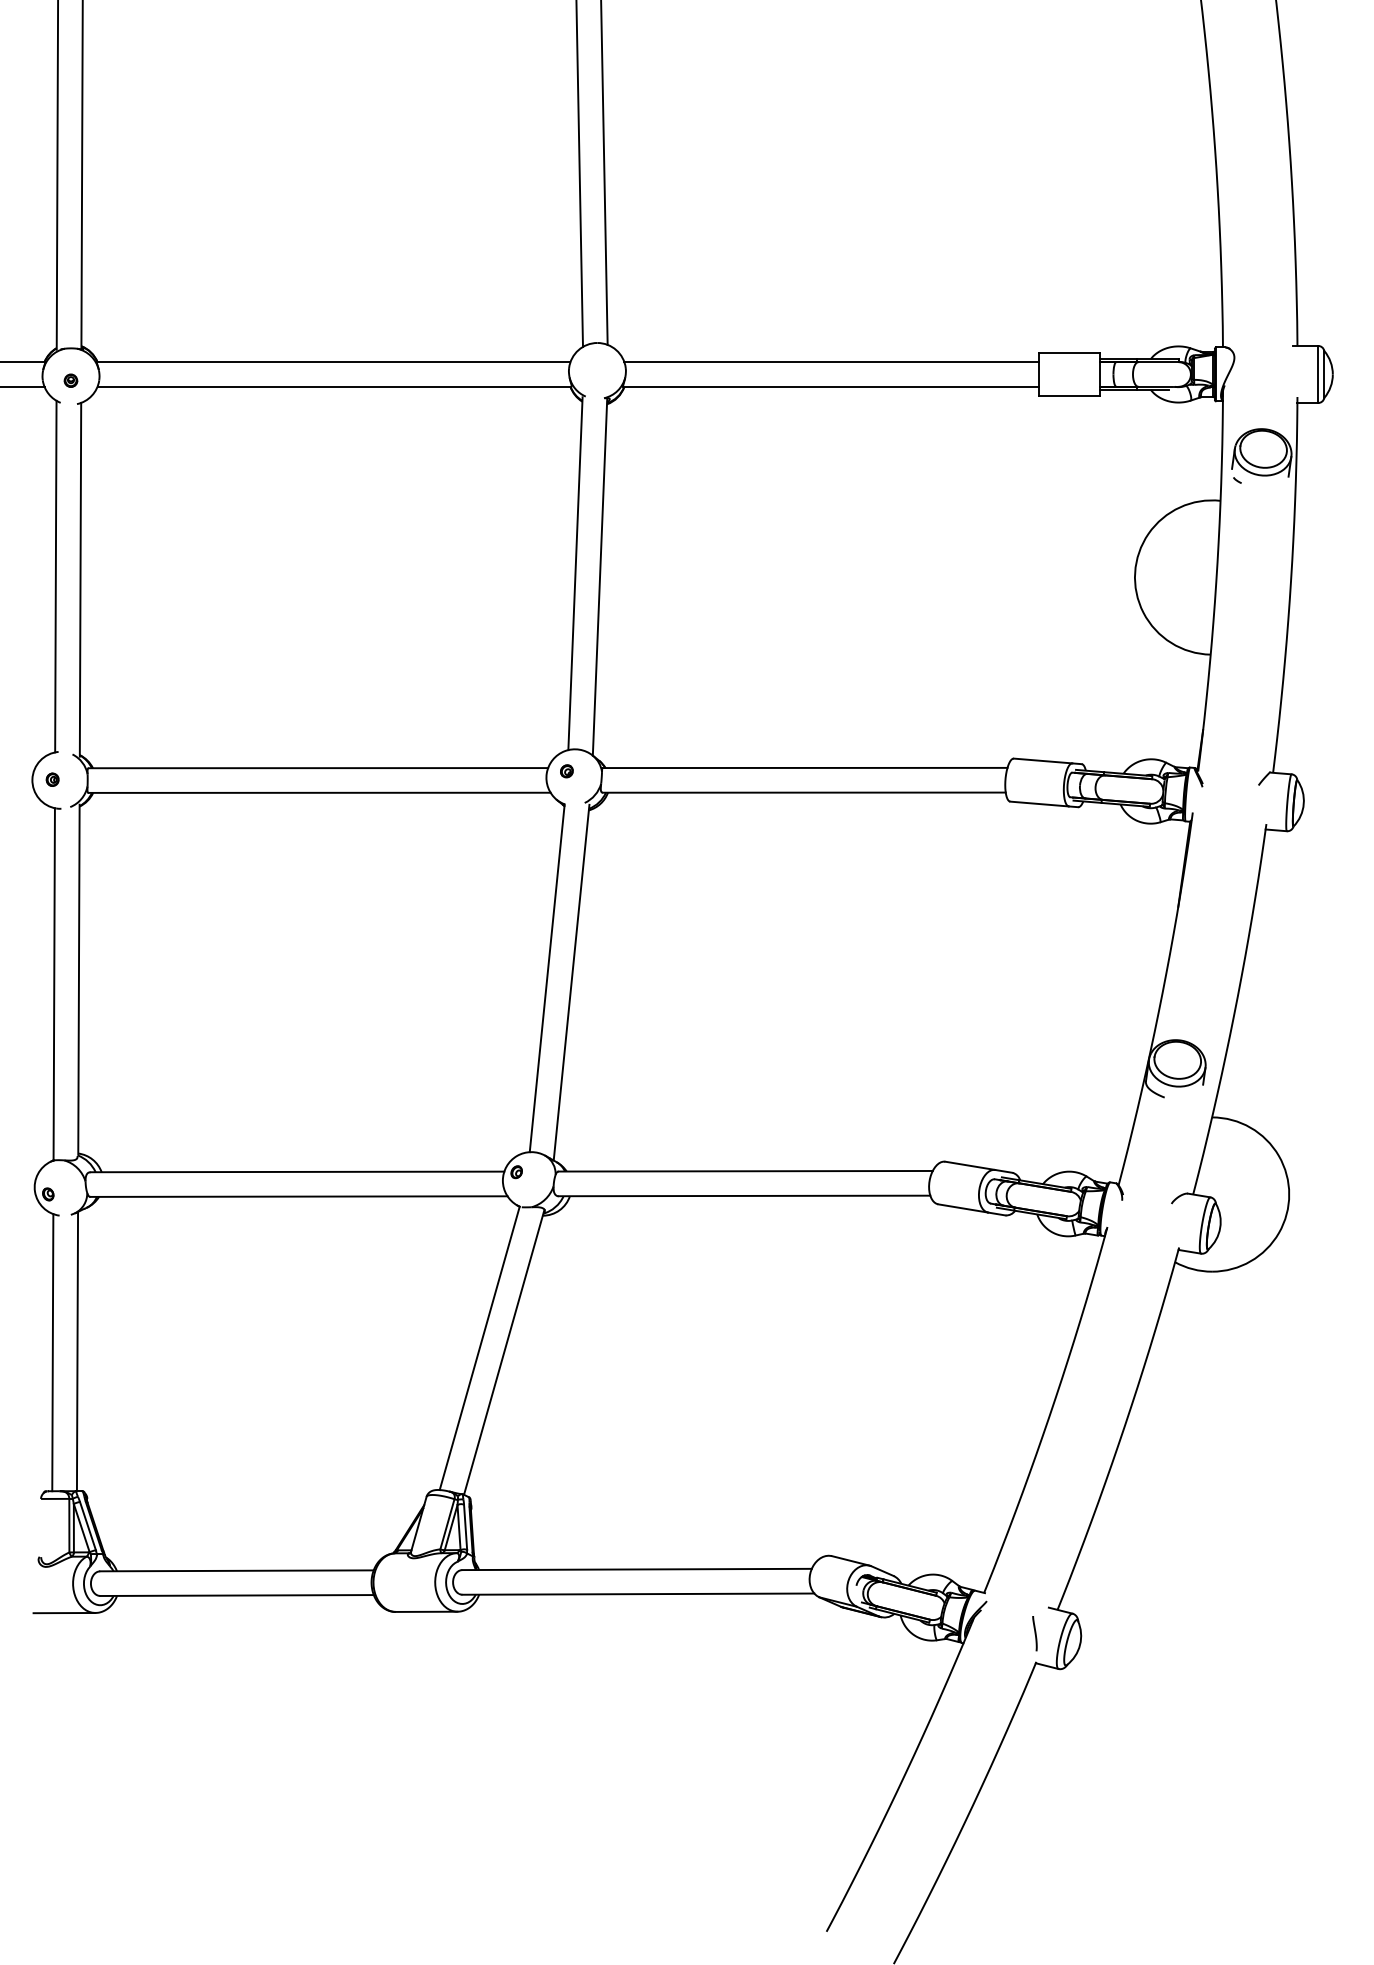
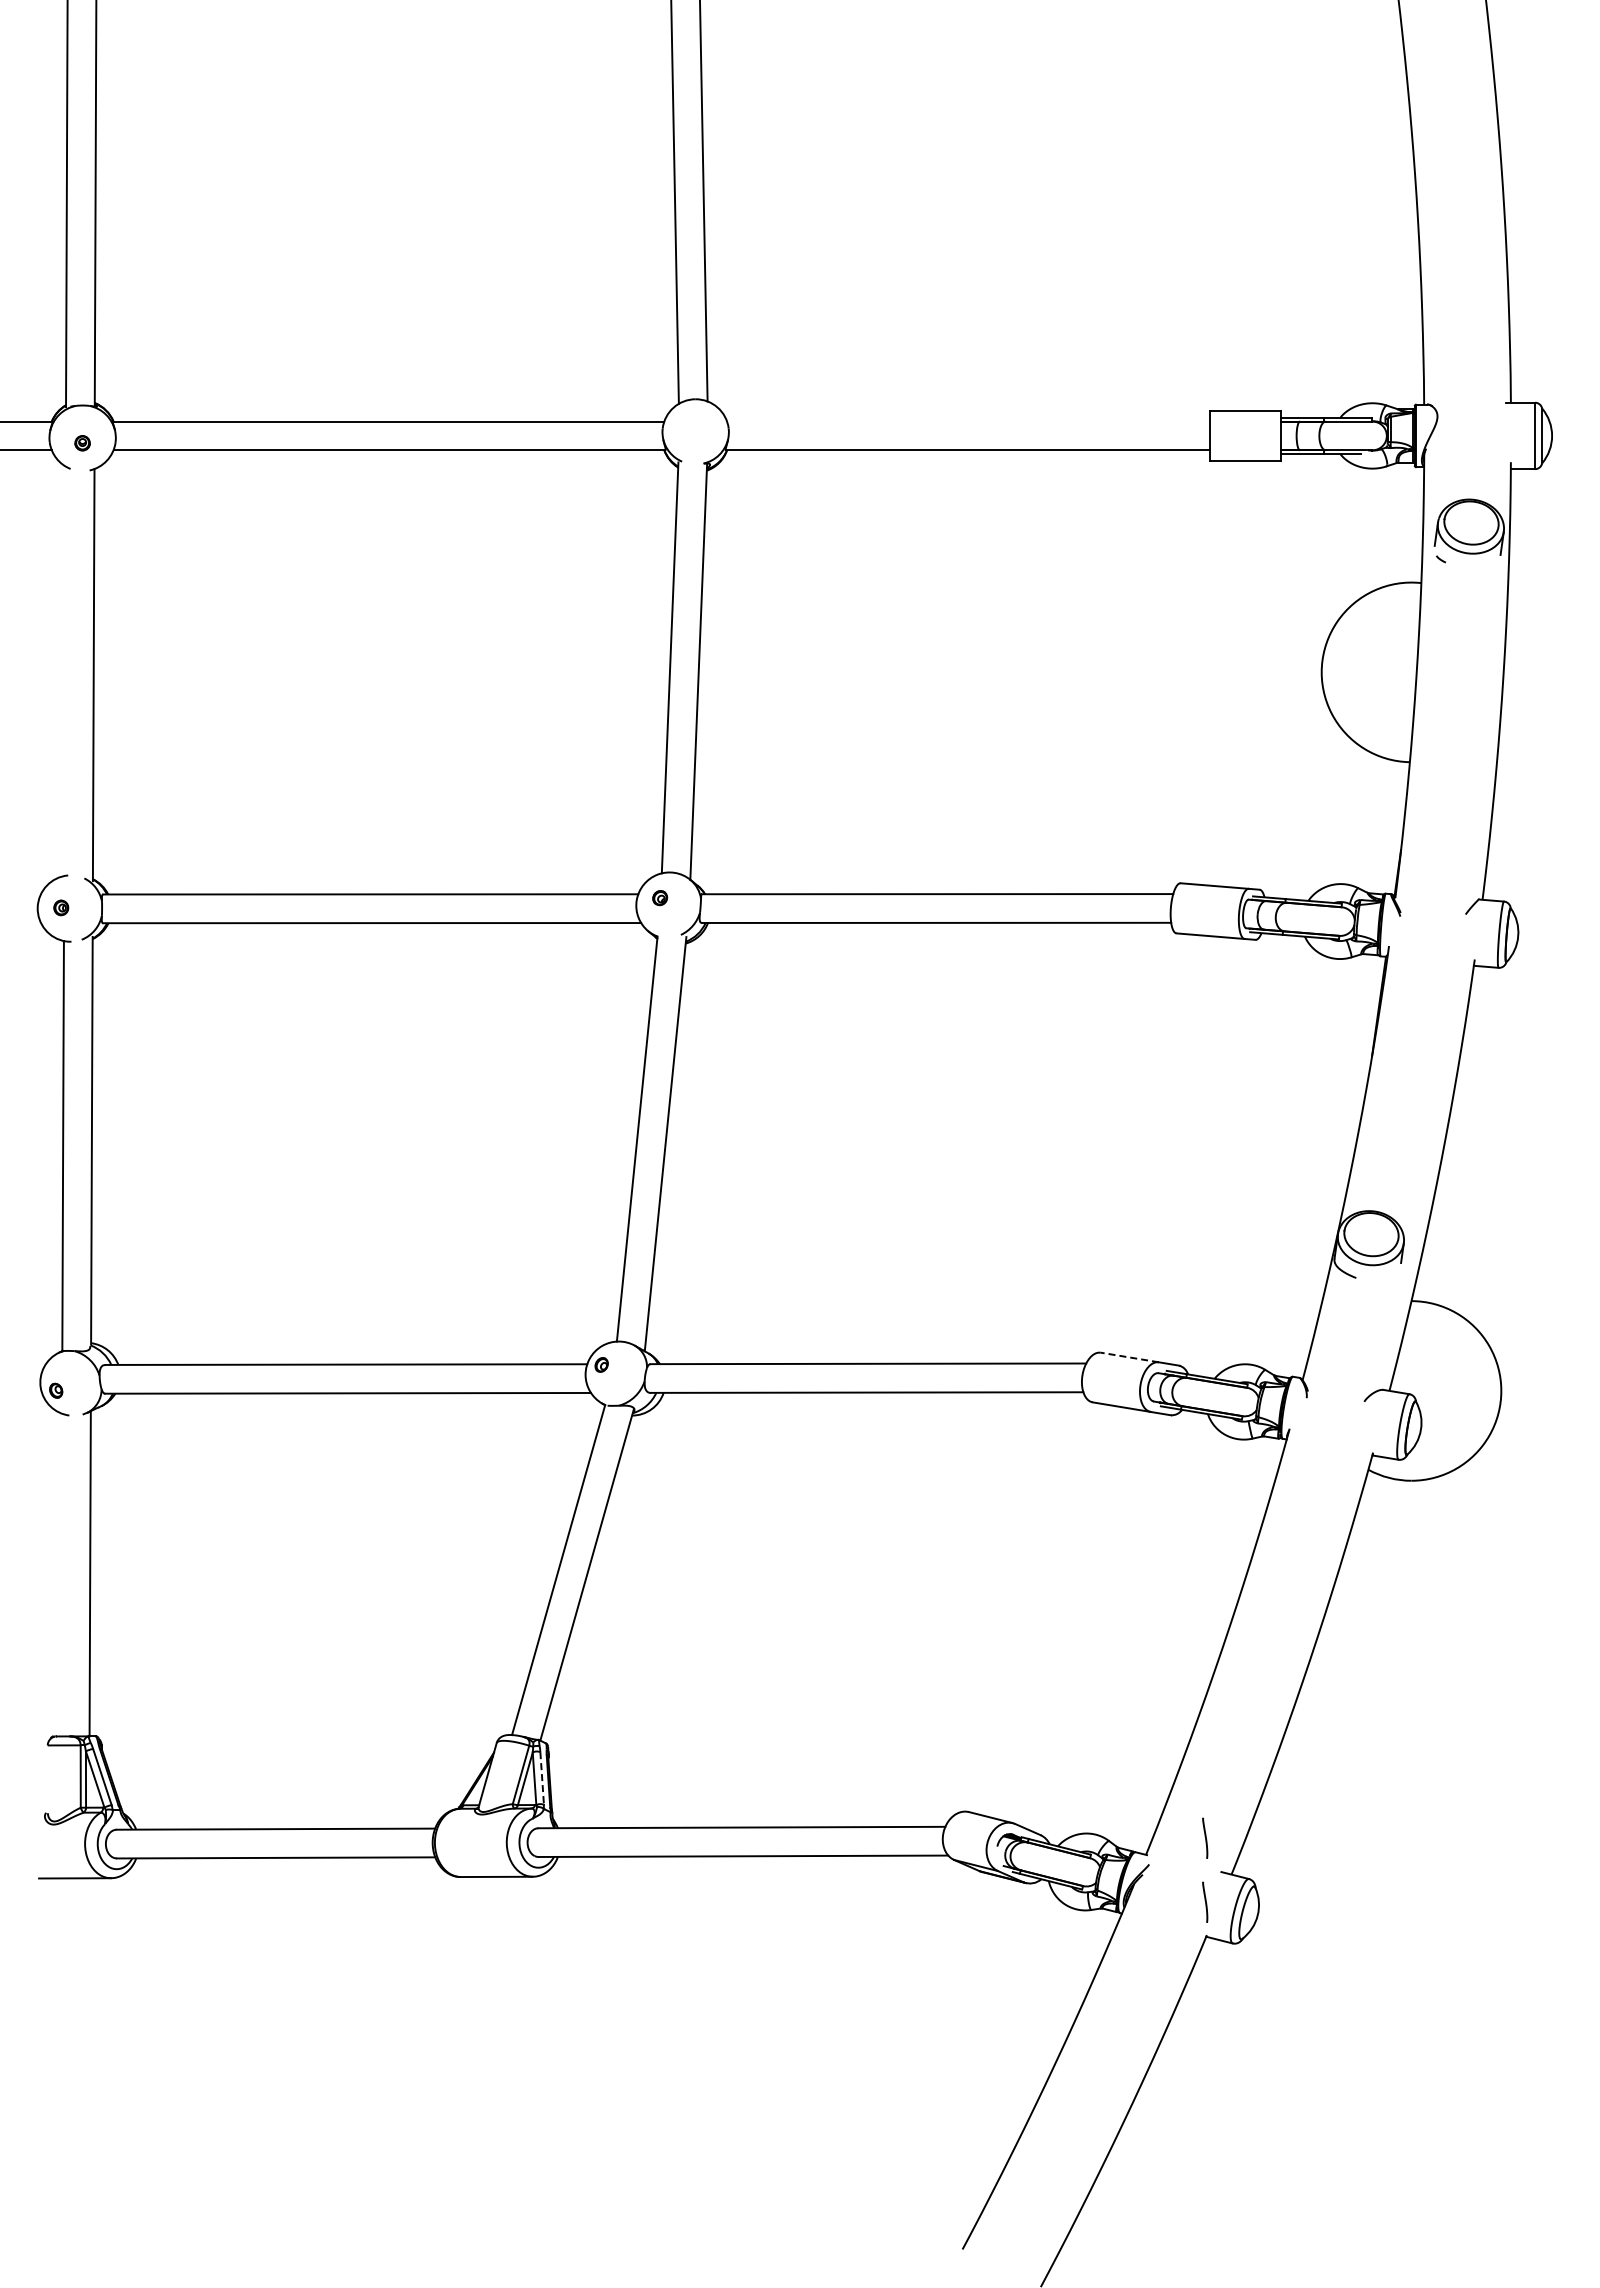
line: (831, 362) -> (968, 421), removed
line: (55, 576) -> (64, 671), removed
line: (969, 1165) -> (1129, 1357), solid -> dashed
line: (52, 1352) -> (61, 1574), removed
line: (465, 1527) -> (542, 1778), solid -> dashed
line: (1035, 1578) -> (1205, 1837), added

